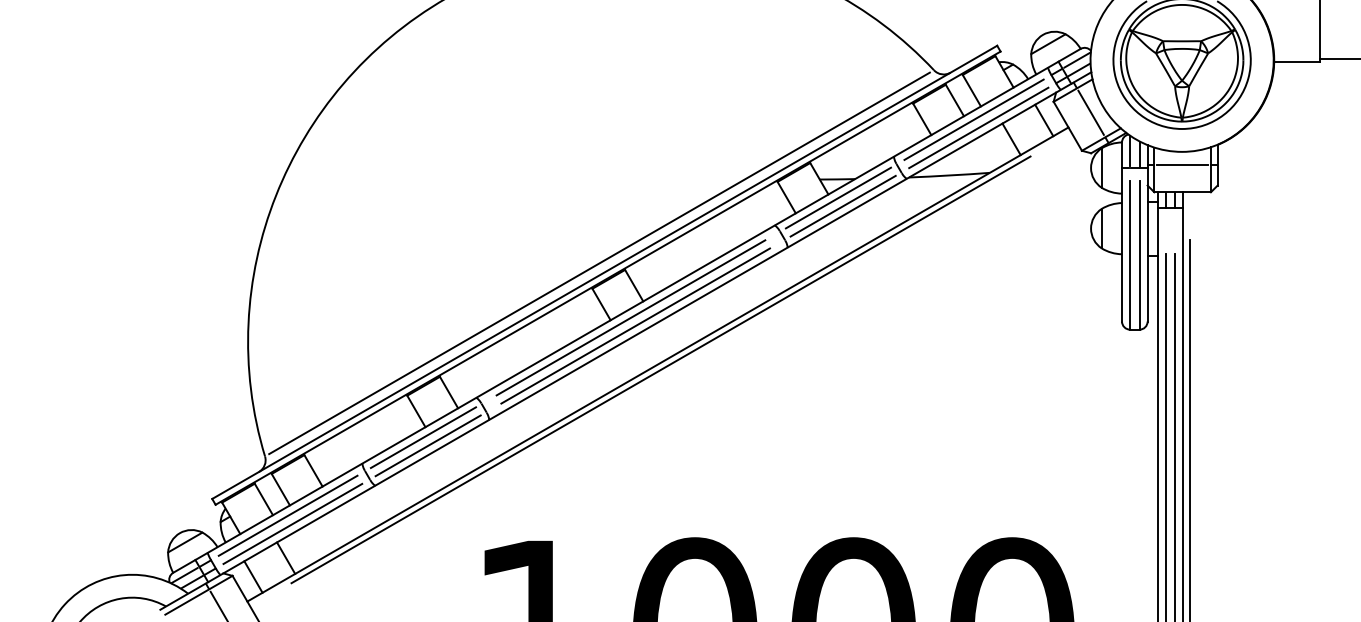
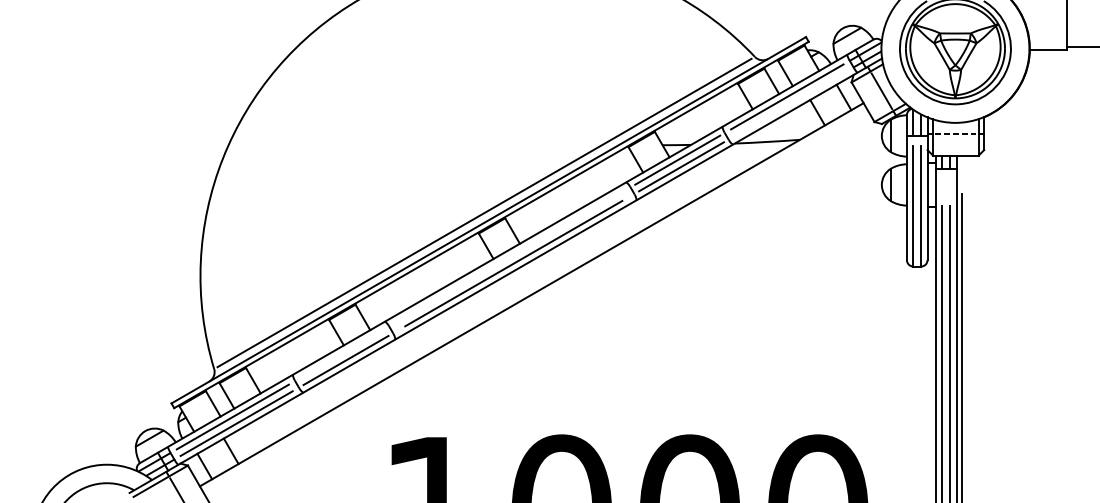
line: (978, 127) -> (790, 103), removed
line: (1183, 165) -> (956, 133), solid -> dashed
line: (630, 317) -> (509, 256), removed
line: (660, 369) -> (533, 298), removed
line: (423, 437) -> (342, 353), removed

